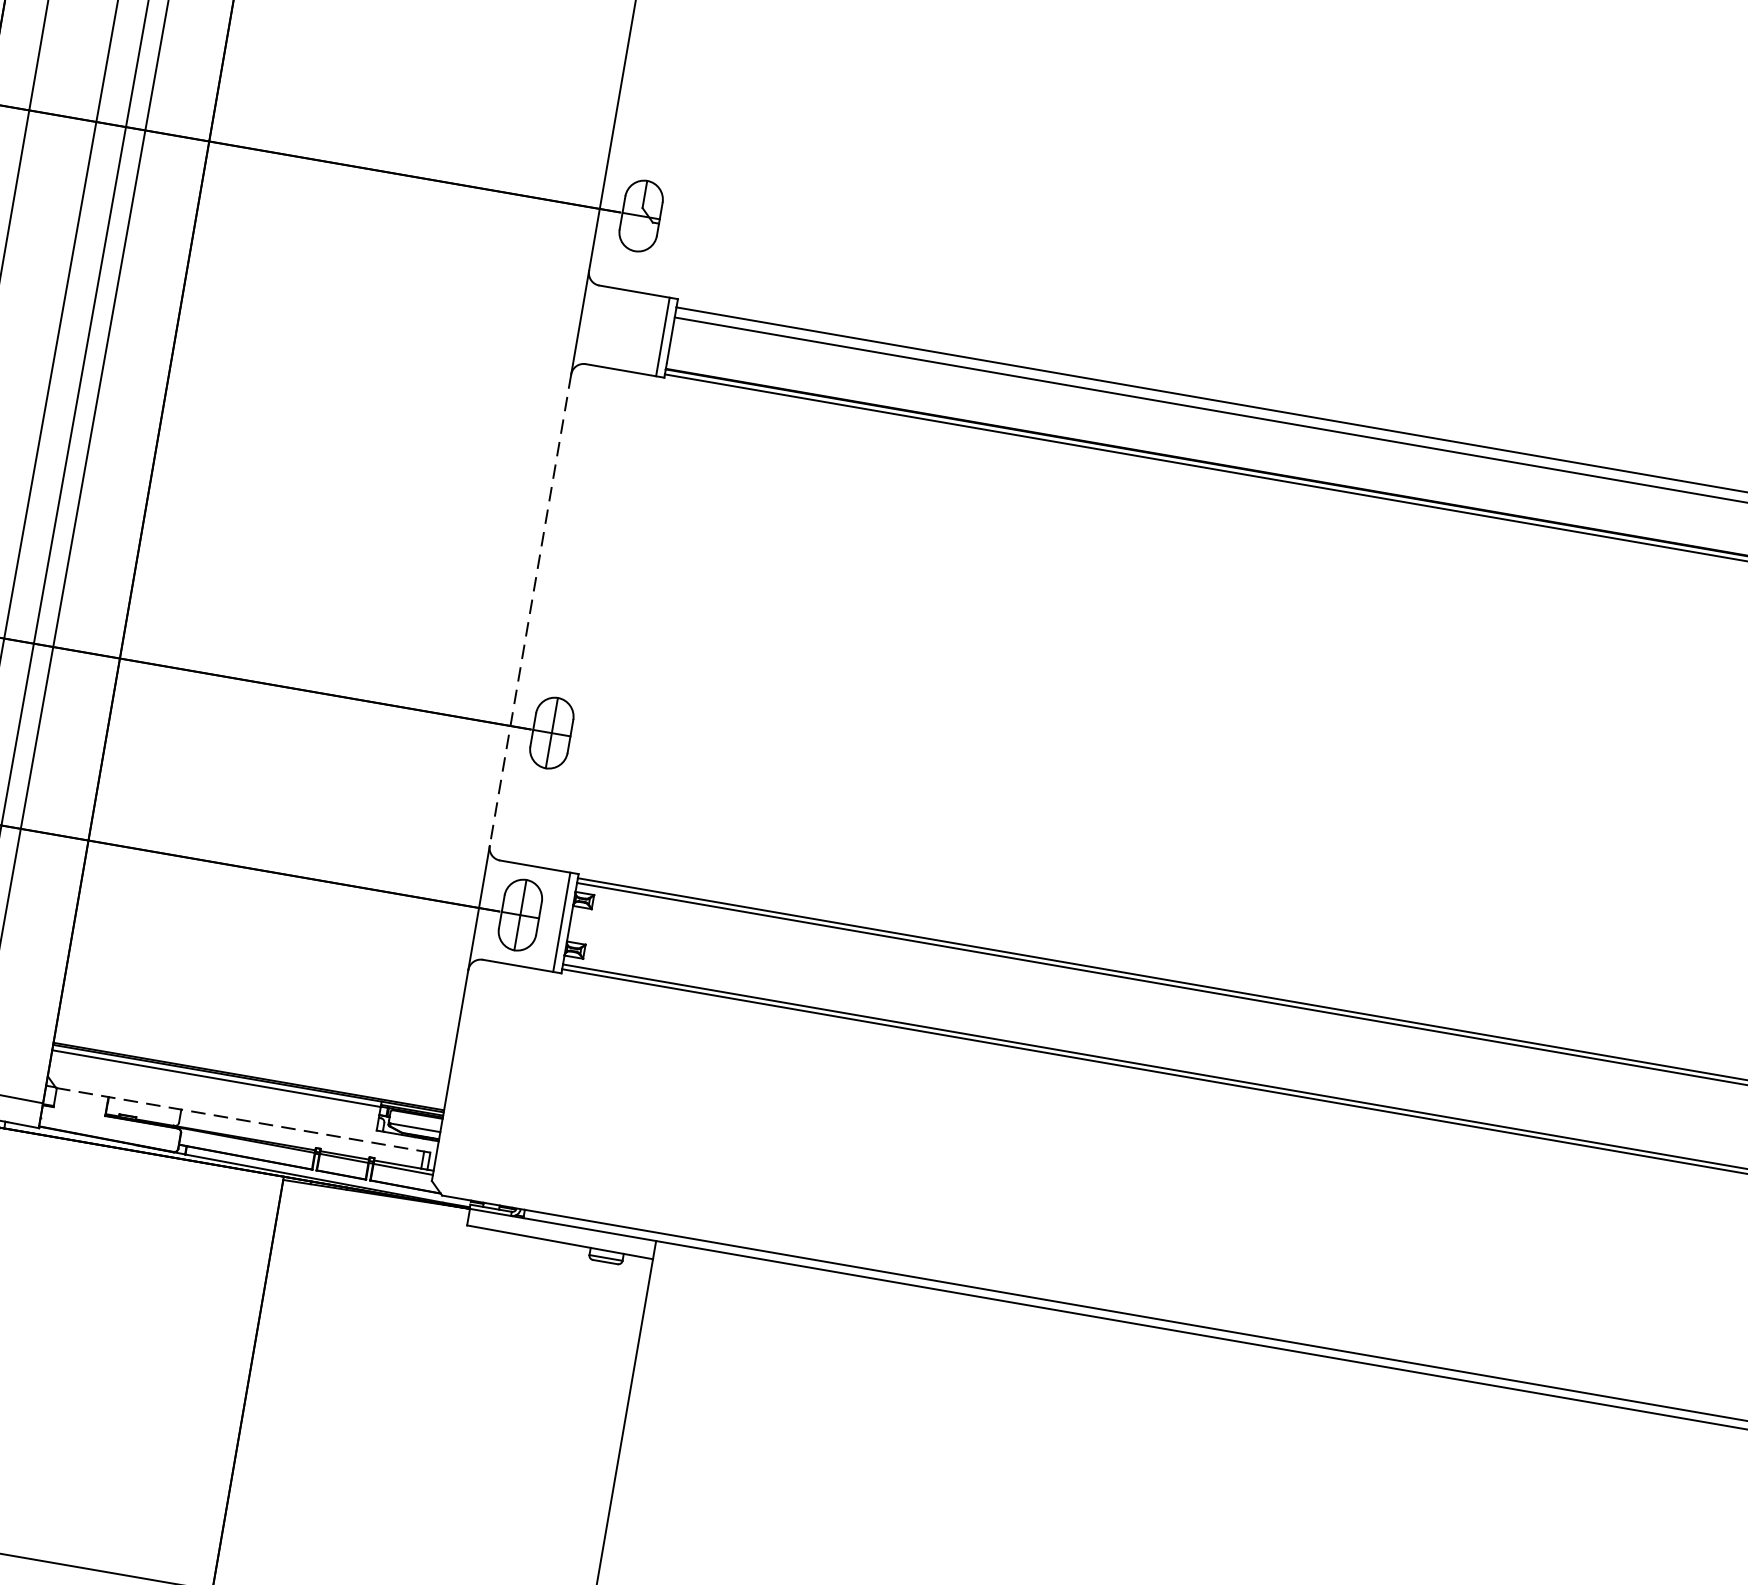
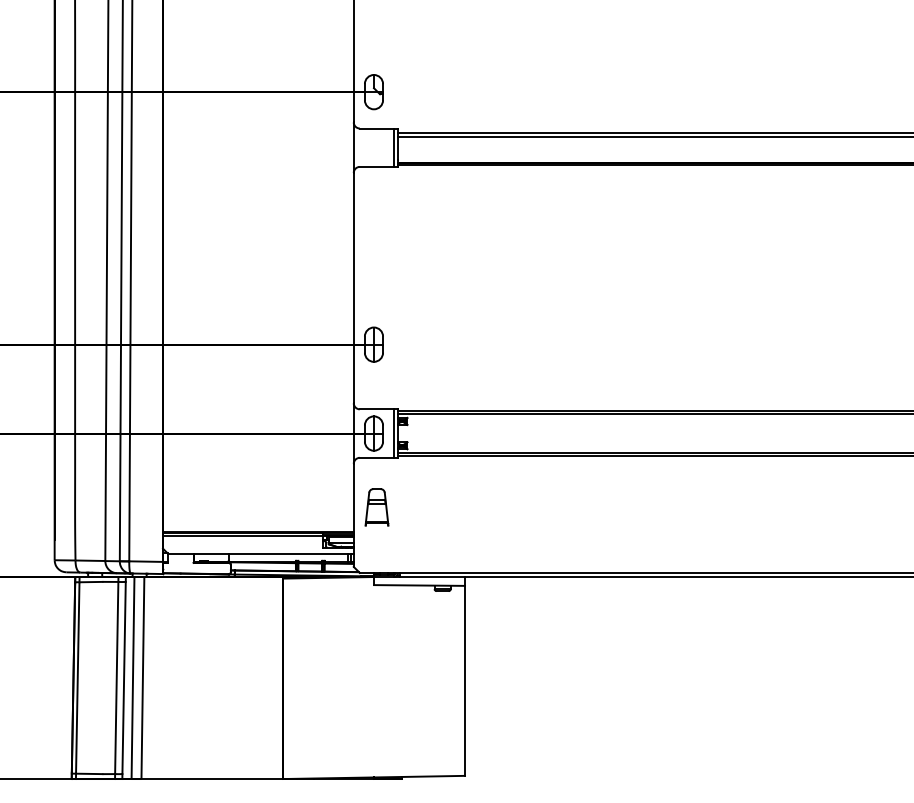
line: (529, 610) -> (353, 288), dashed -> solid
part: (499, 1067) -> (376, 507), added
line: (245, 1120) -> (260, 553), dashed -> solid

